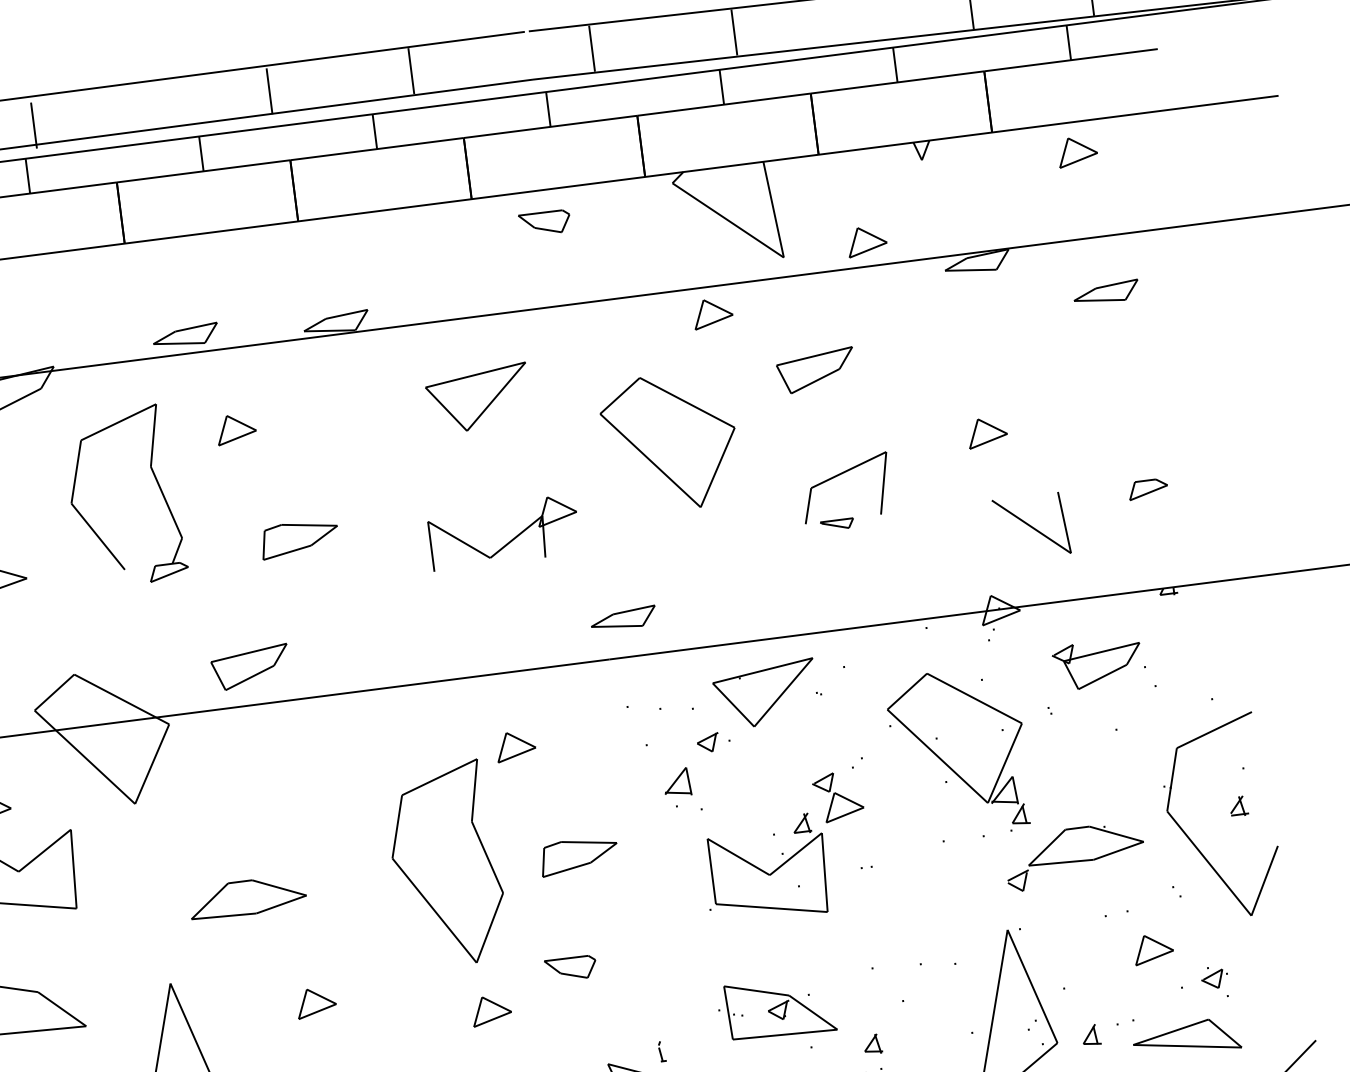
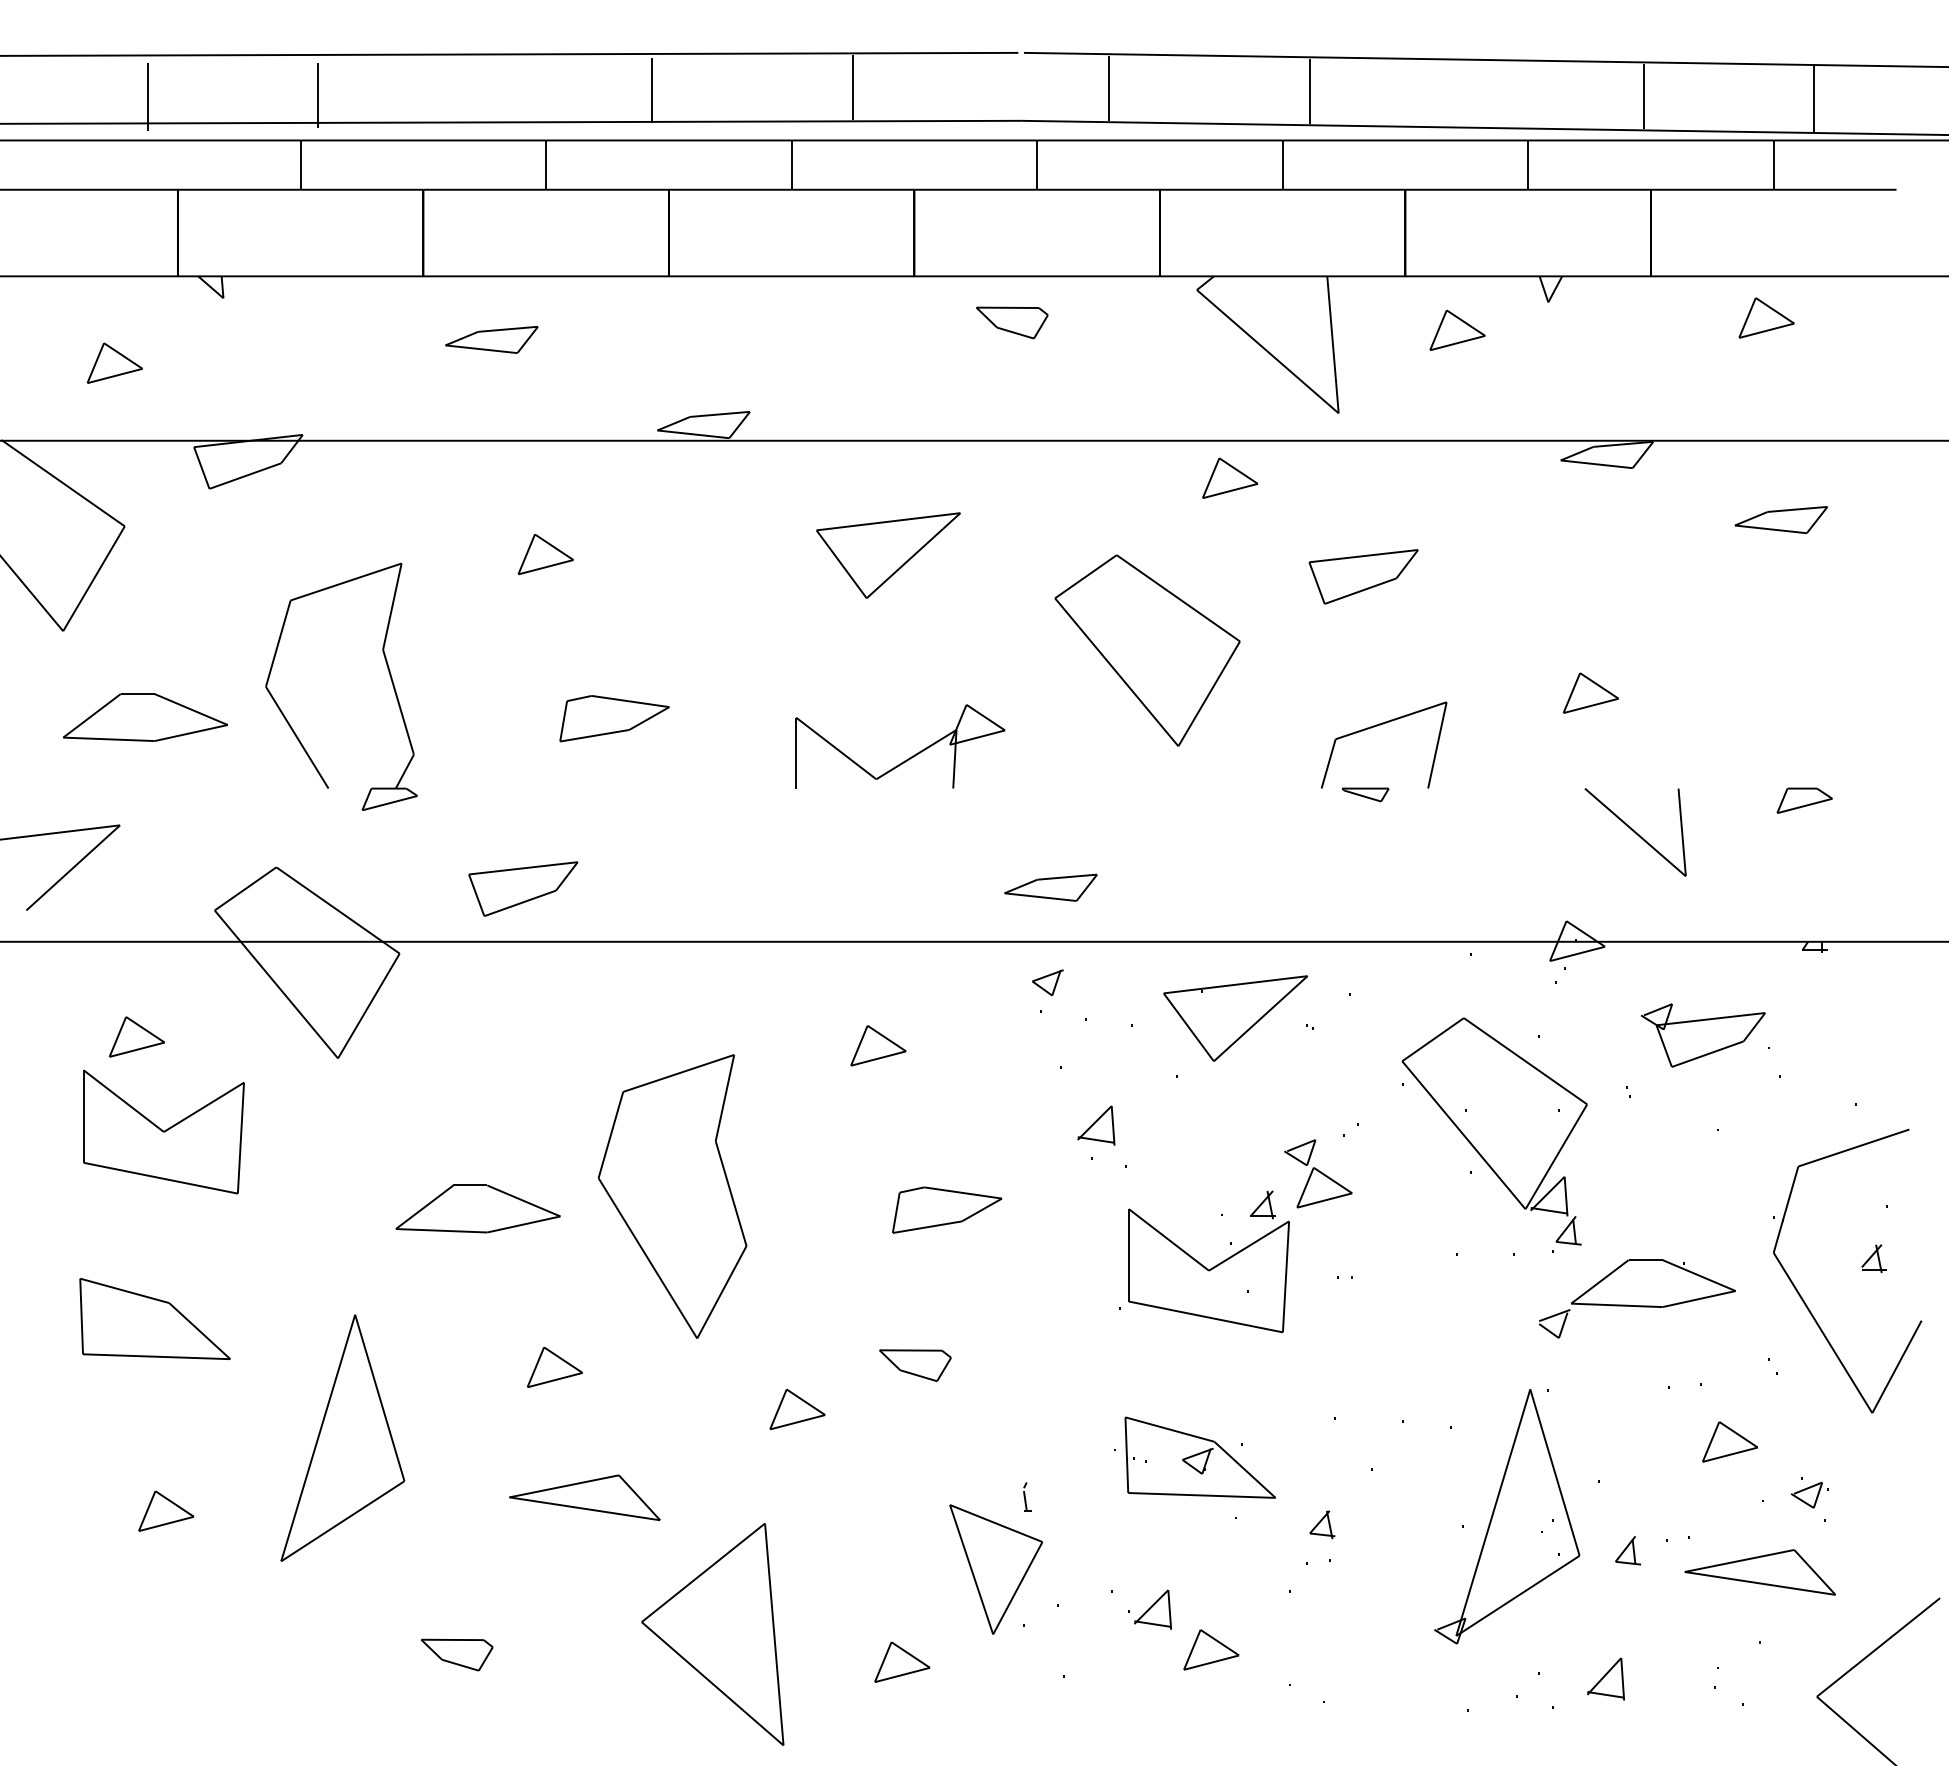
part: (867, 240) -> (1457, 329), moved
part: (185, 335) -> (491, 339), moved
part: (156, 482) -> (388, 672), moved
part: (707, 742) -> (1047, 982), moved
part: (446, 864) -> (672, 1196), moved

